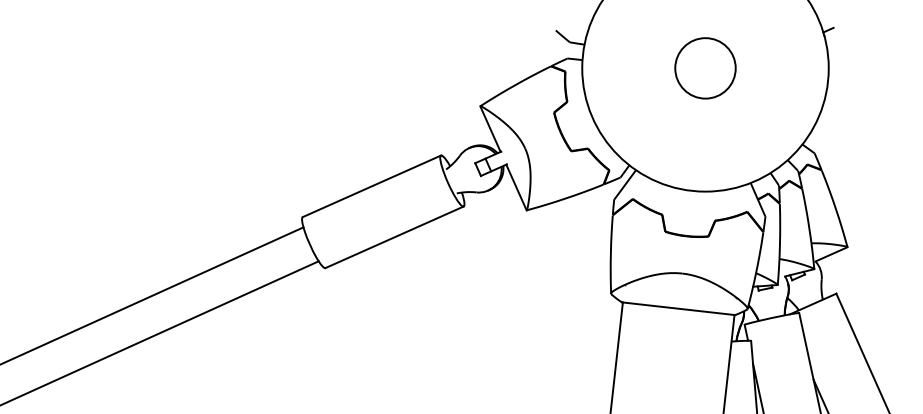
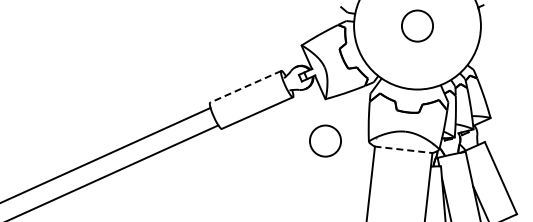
line: (371, 185) -> (245, 86), solid -> dashed
circle: (526, 290) -> (325, 140), added
line: (680, 308) -> (404, 149), solid -> dashed

